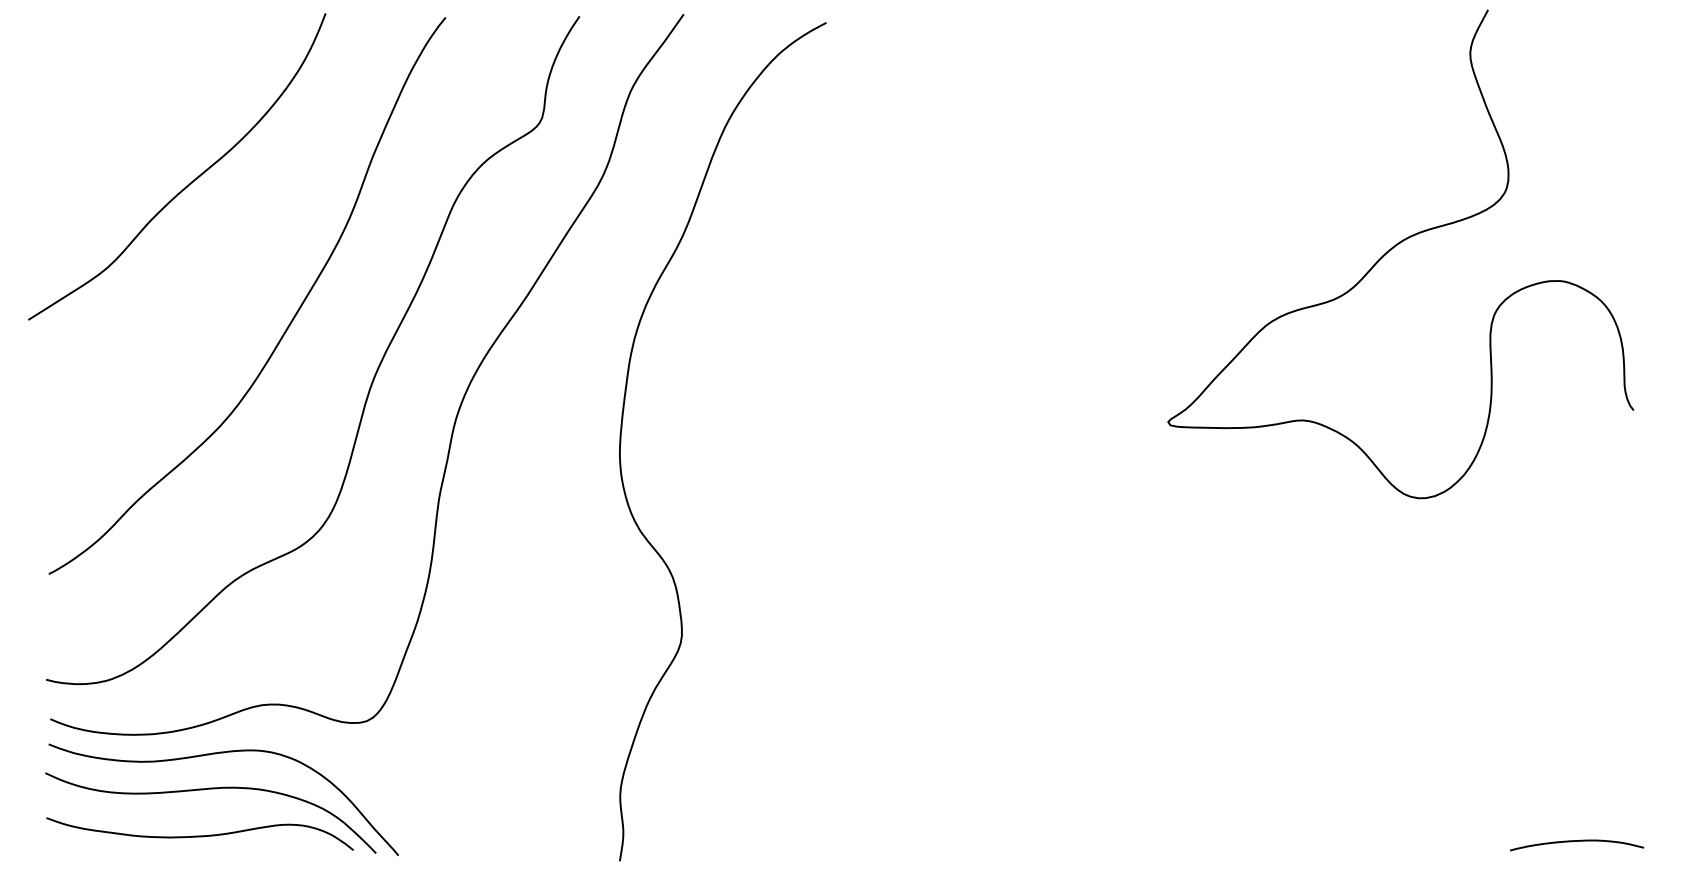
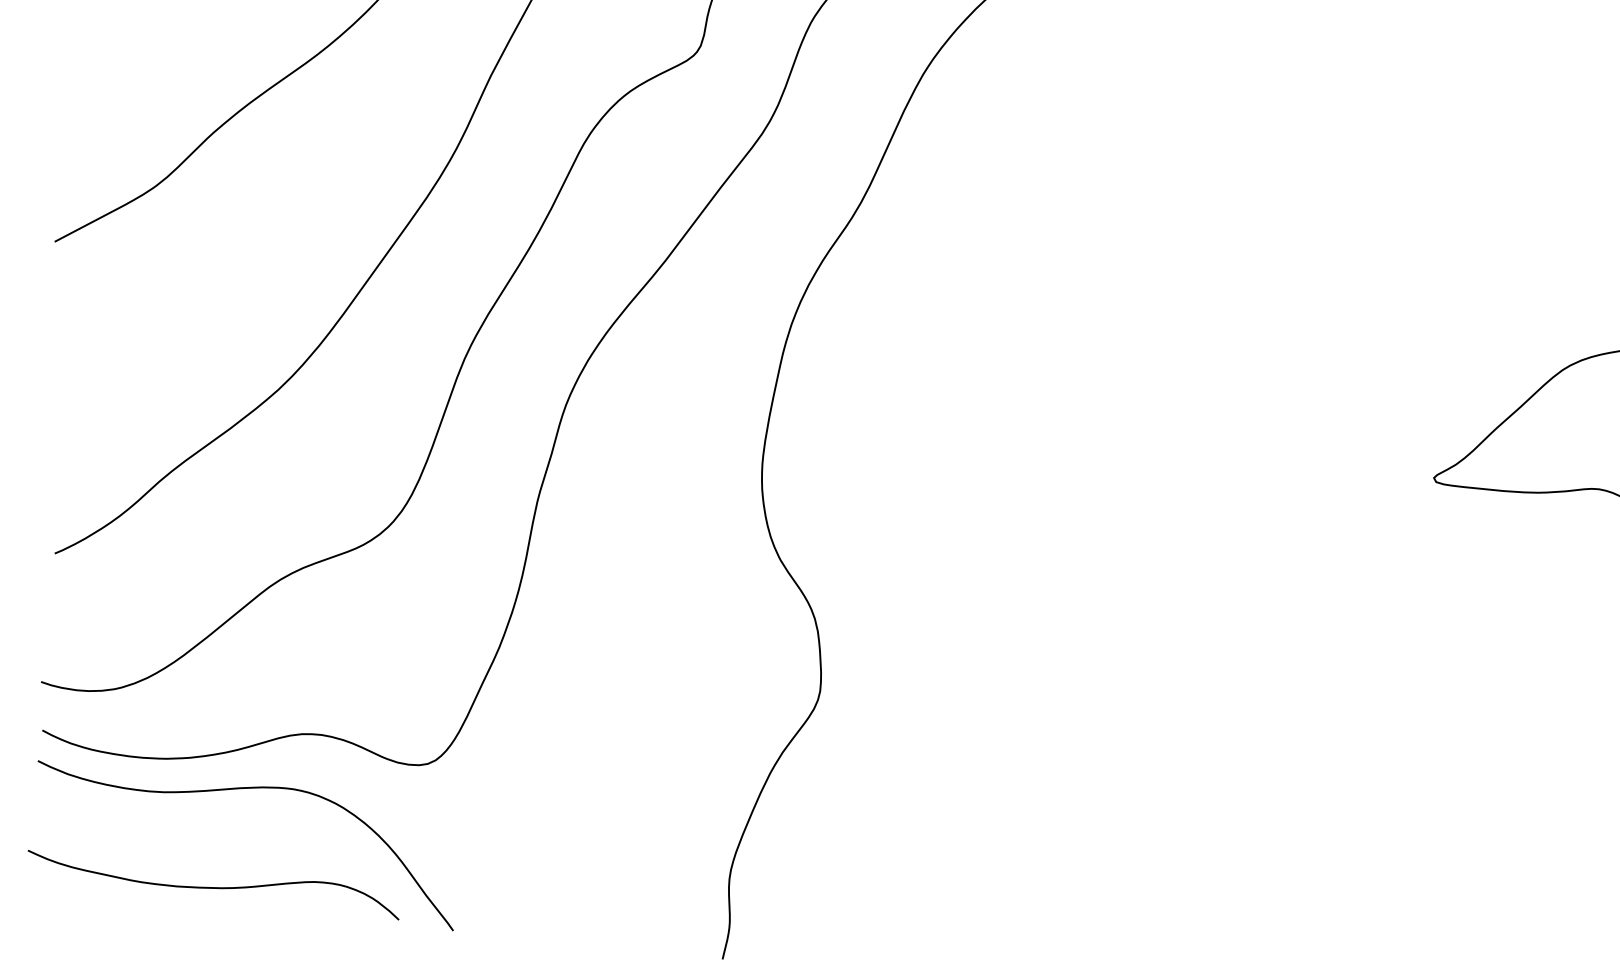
curve: (204, 790) -> (223, 832), removed

